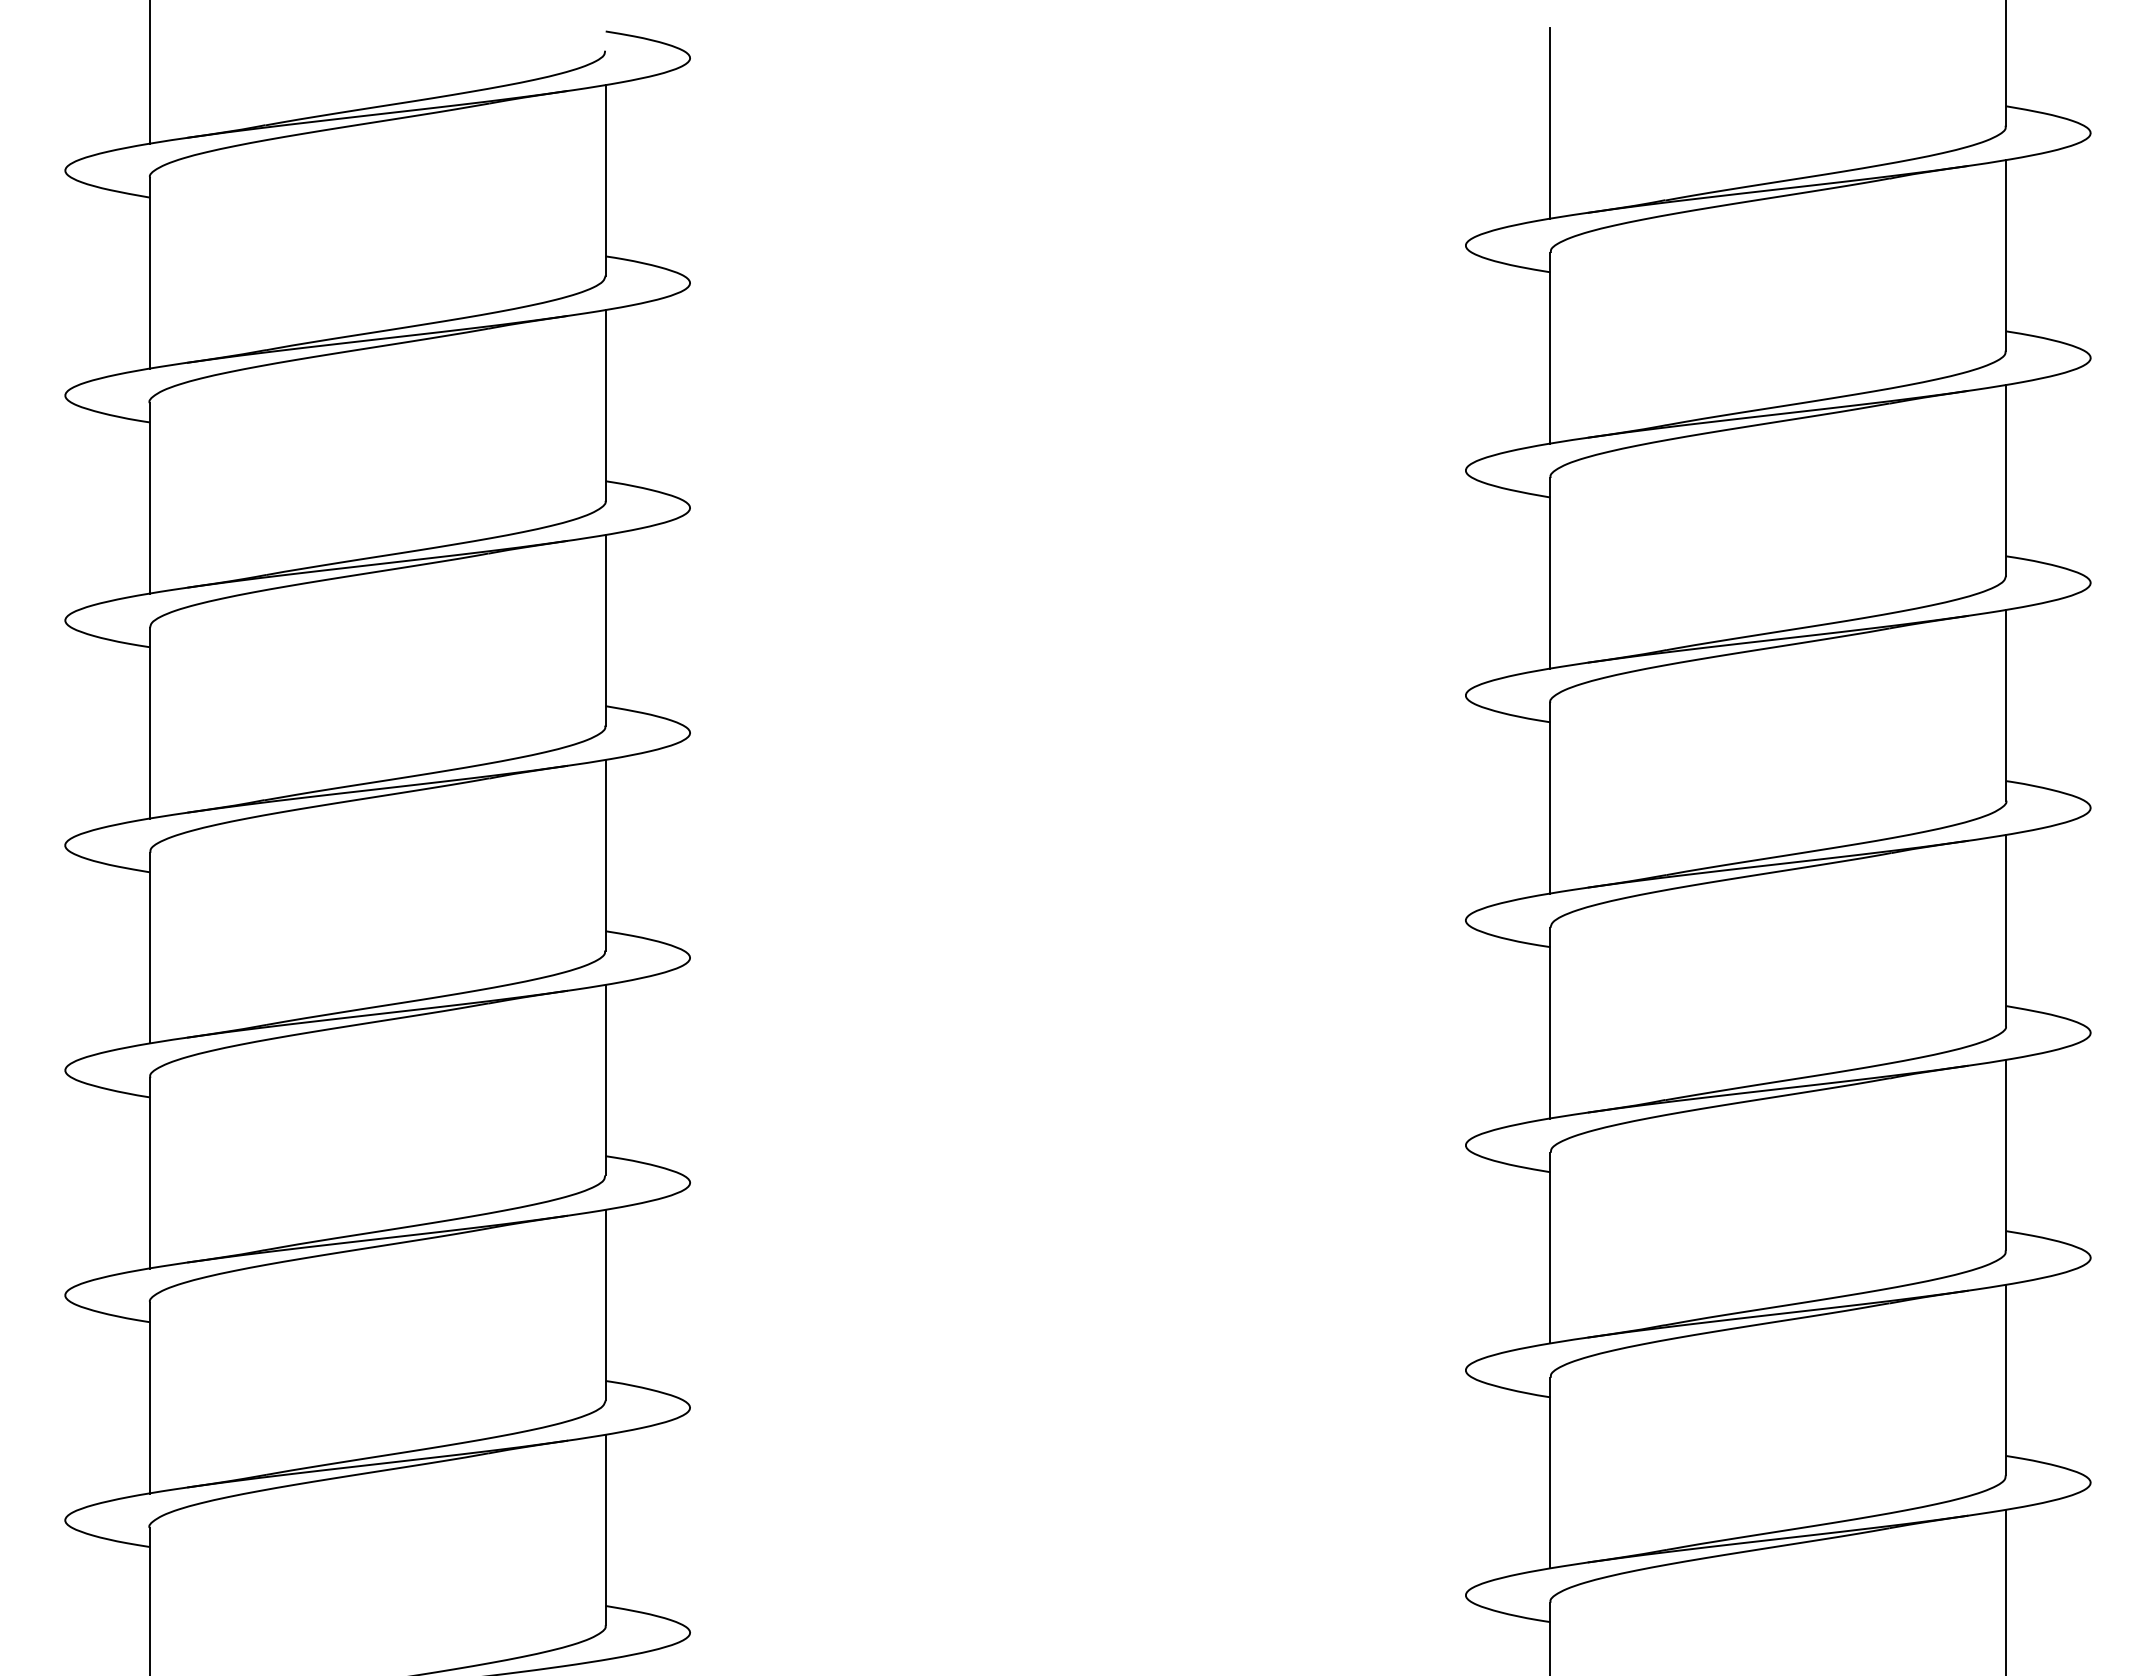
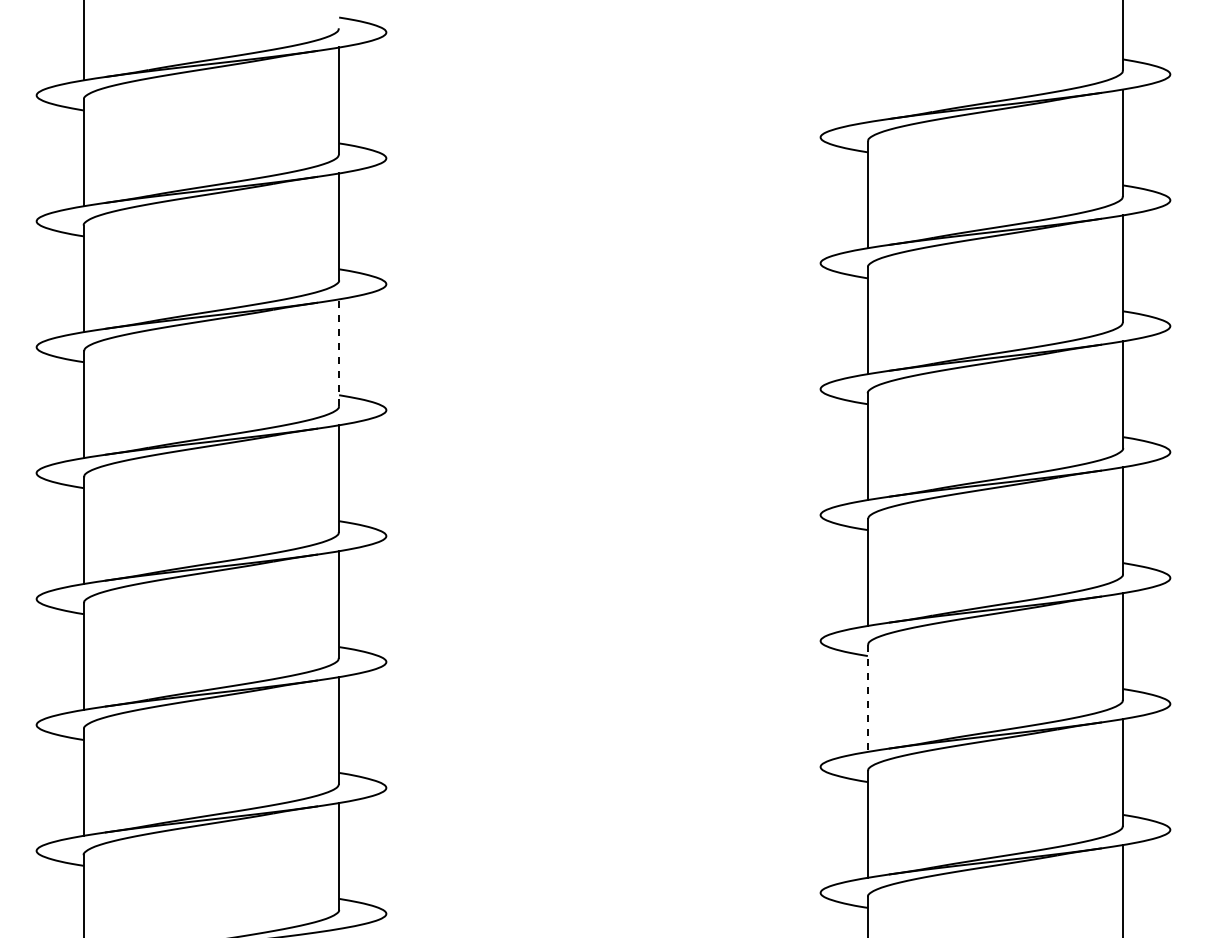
line: (1549, 122) -> (867, 68), removed
line: (606, 629) -> (339, 352), solid -> dashed
line: (1549, 1249) -> (867, 699), solid -> dashed

